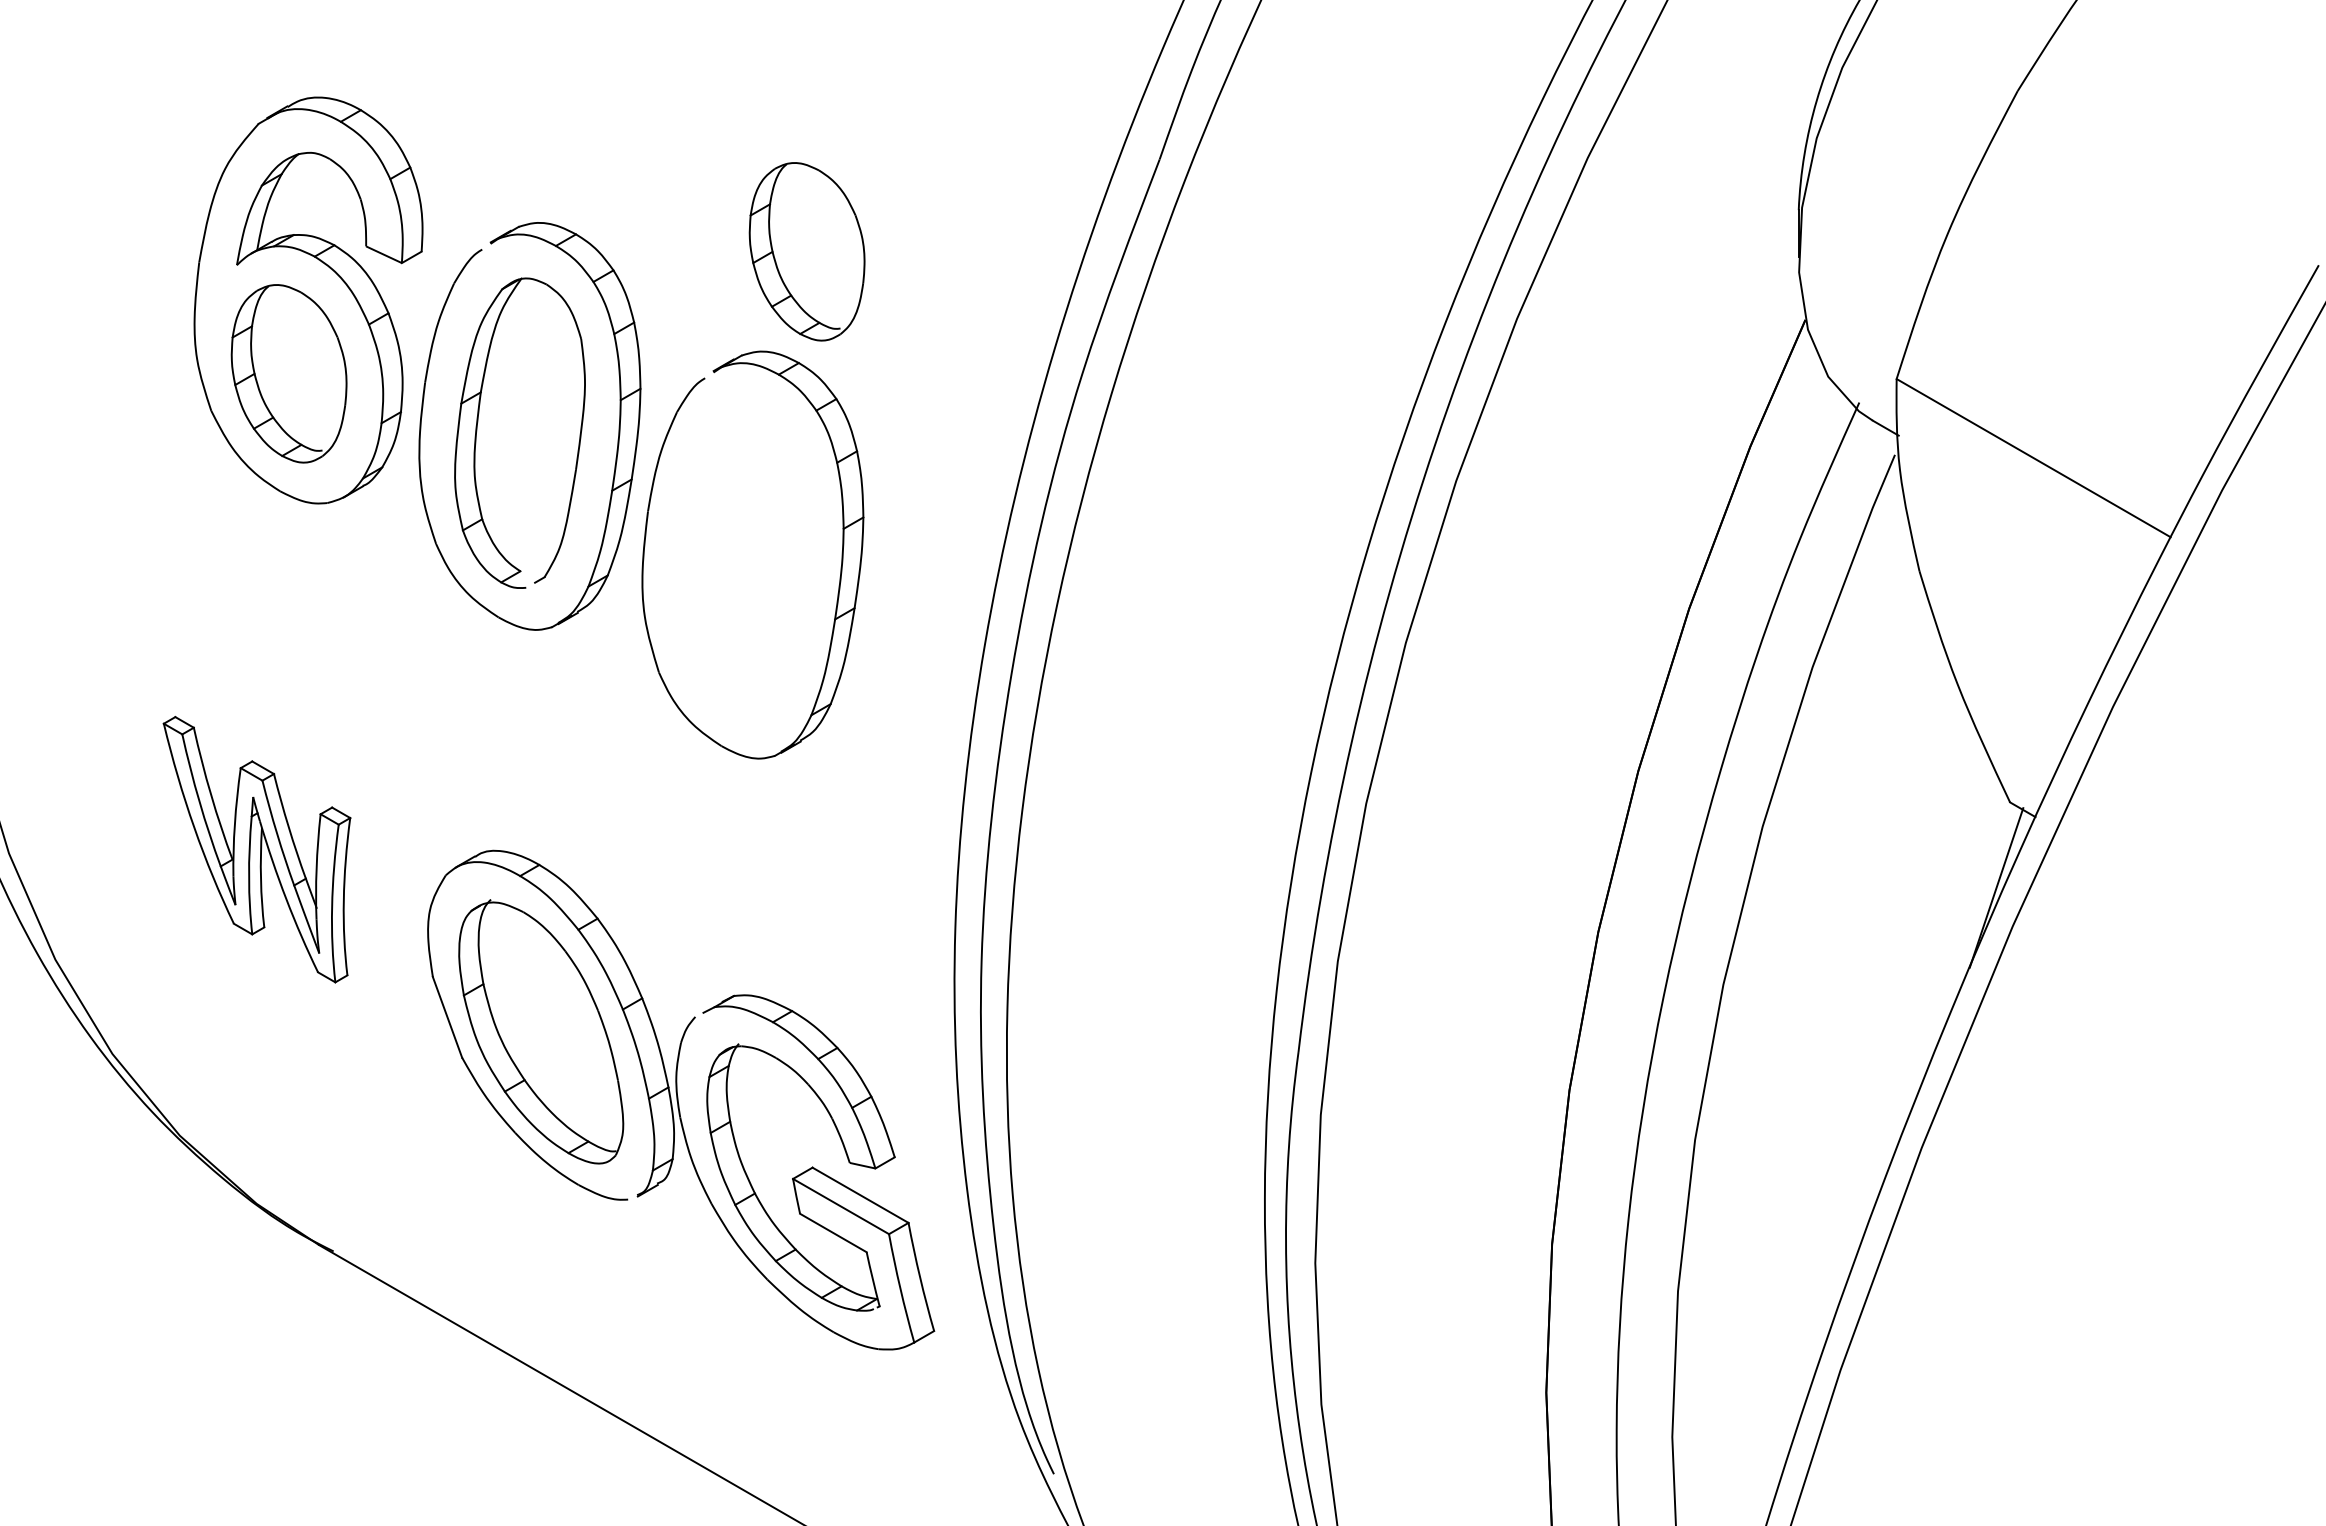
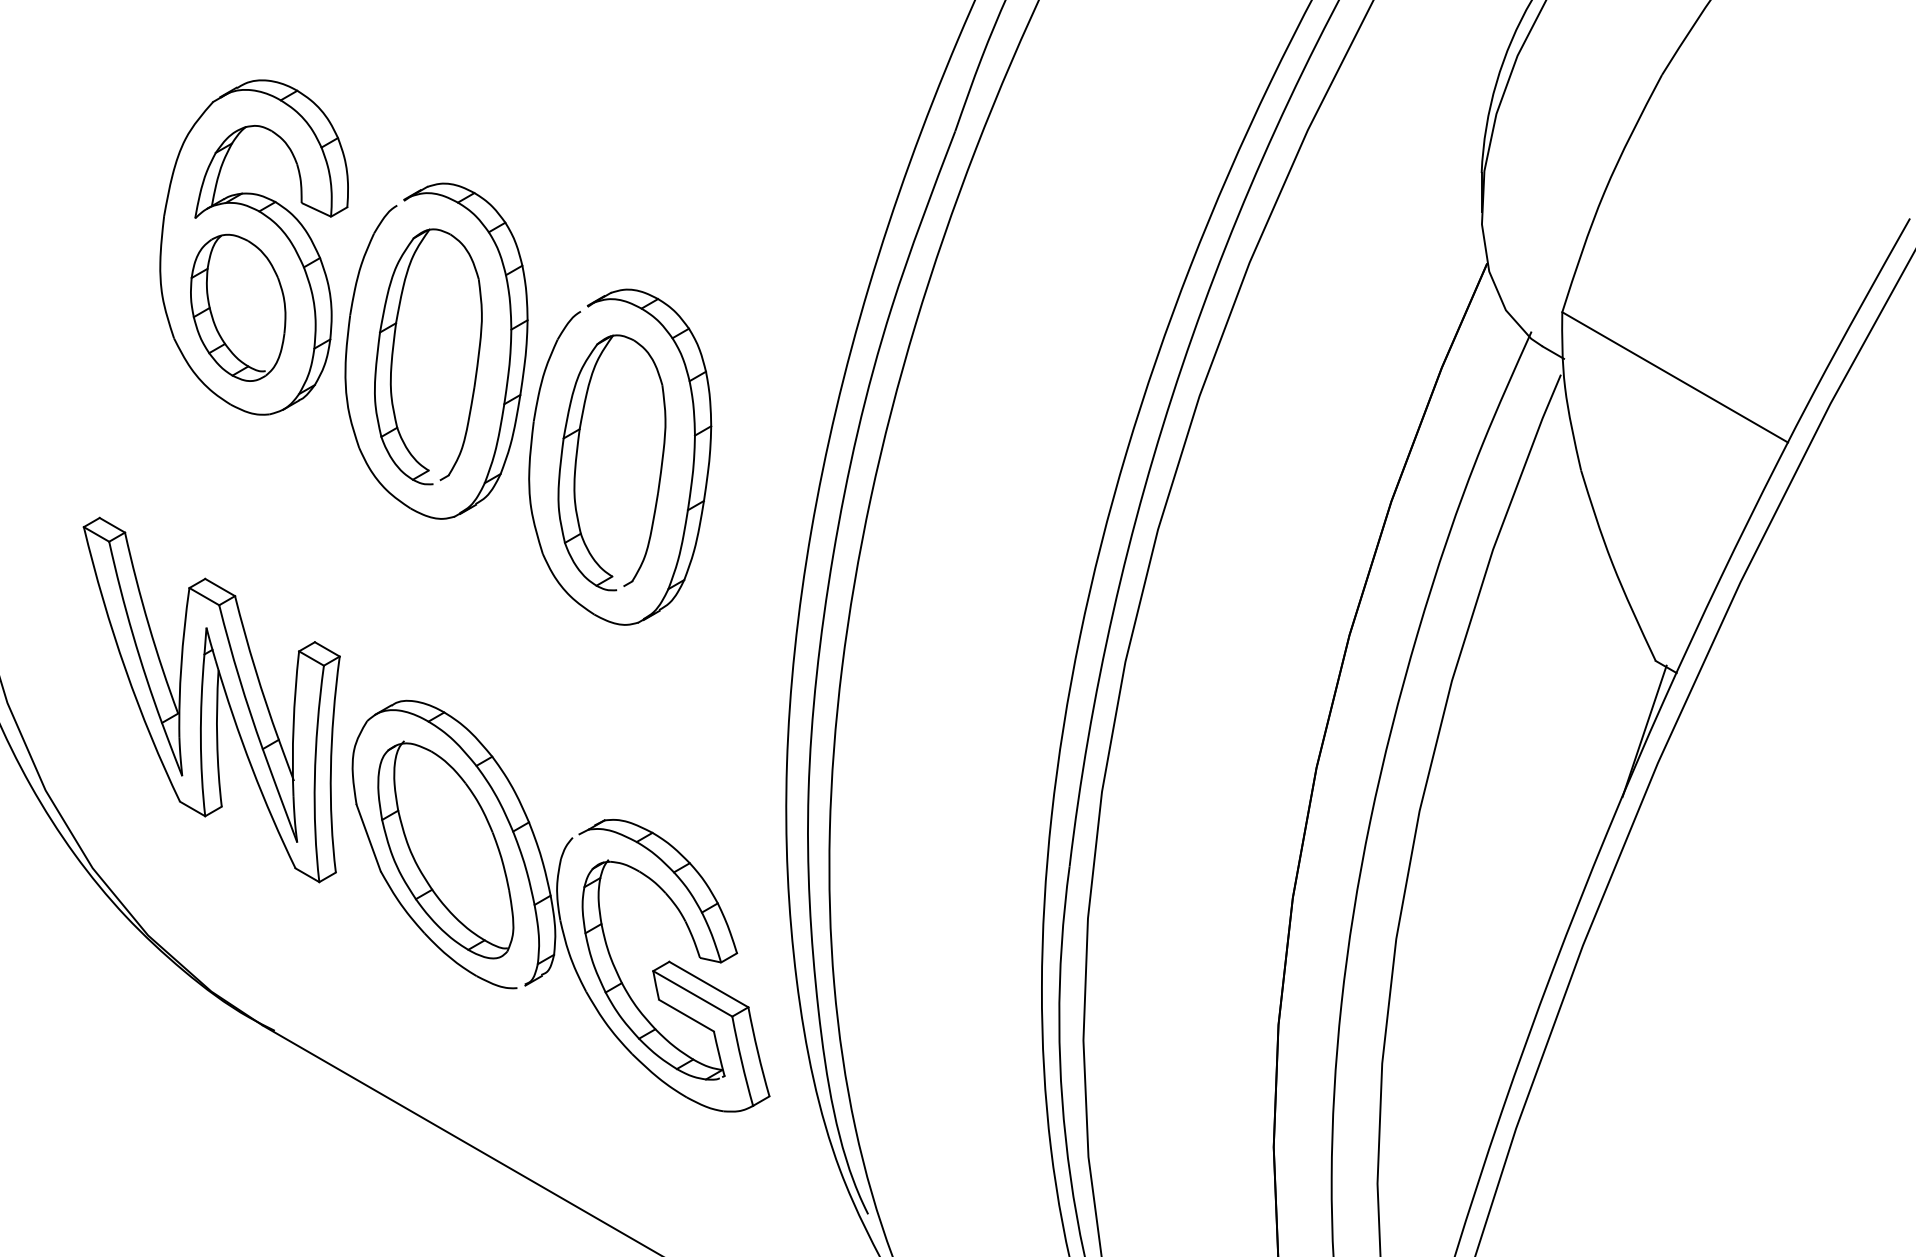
part: (806, 251) -> (664, 207), removed
part: (700, 559) -> (577, 460), added
part: (256, 849) -> (211, 699), size x1.67

